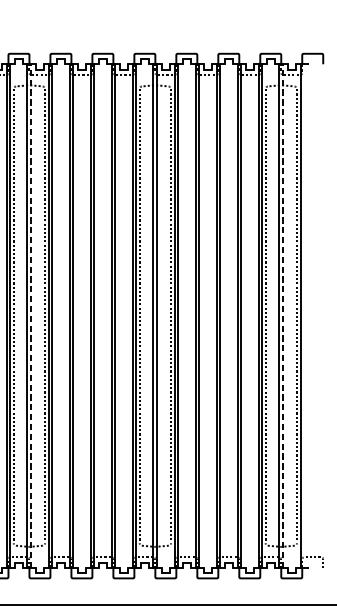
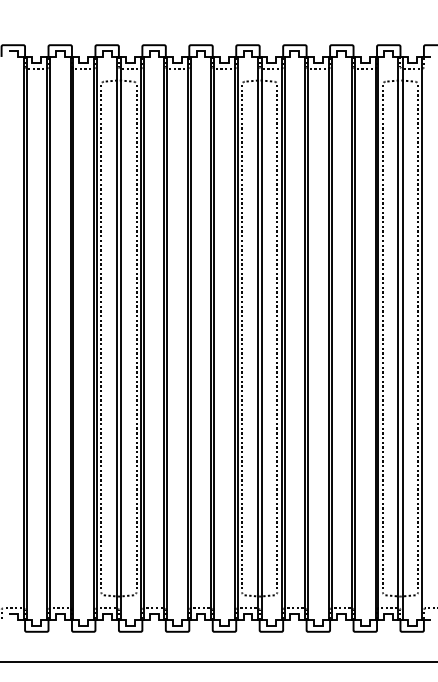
line: (31, 316) -> (121, 338), dashed -> solid
line: (283, 316) -> (402, 338), dashed -> solid

